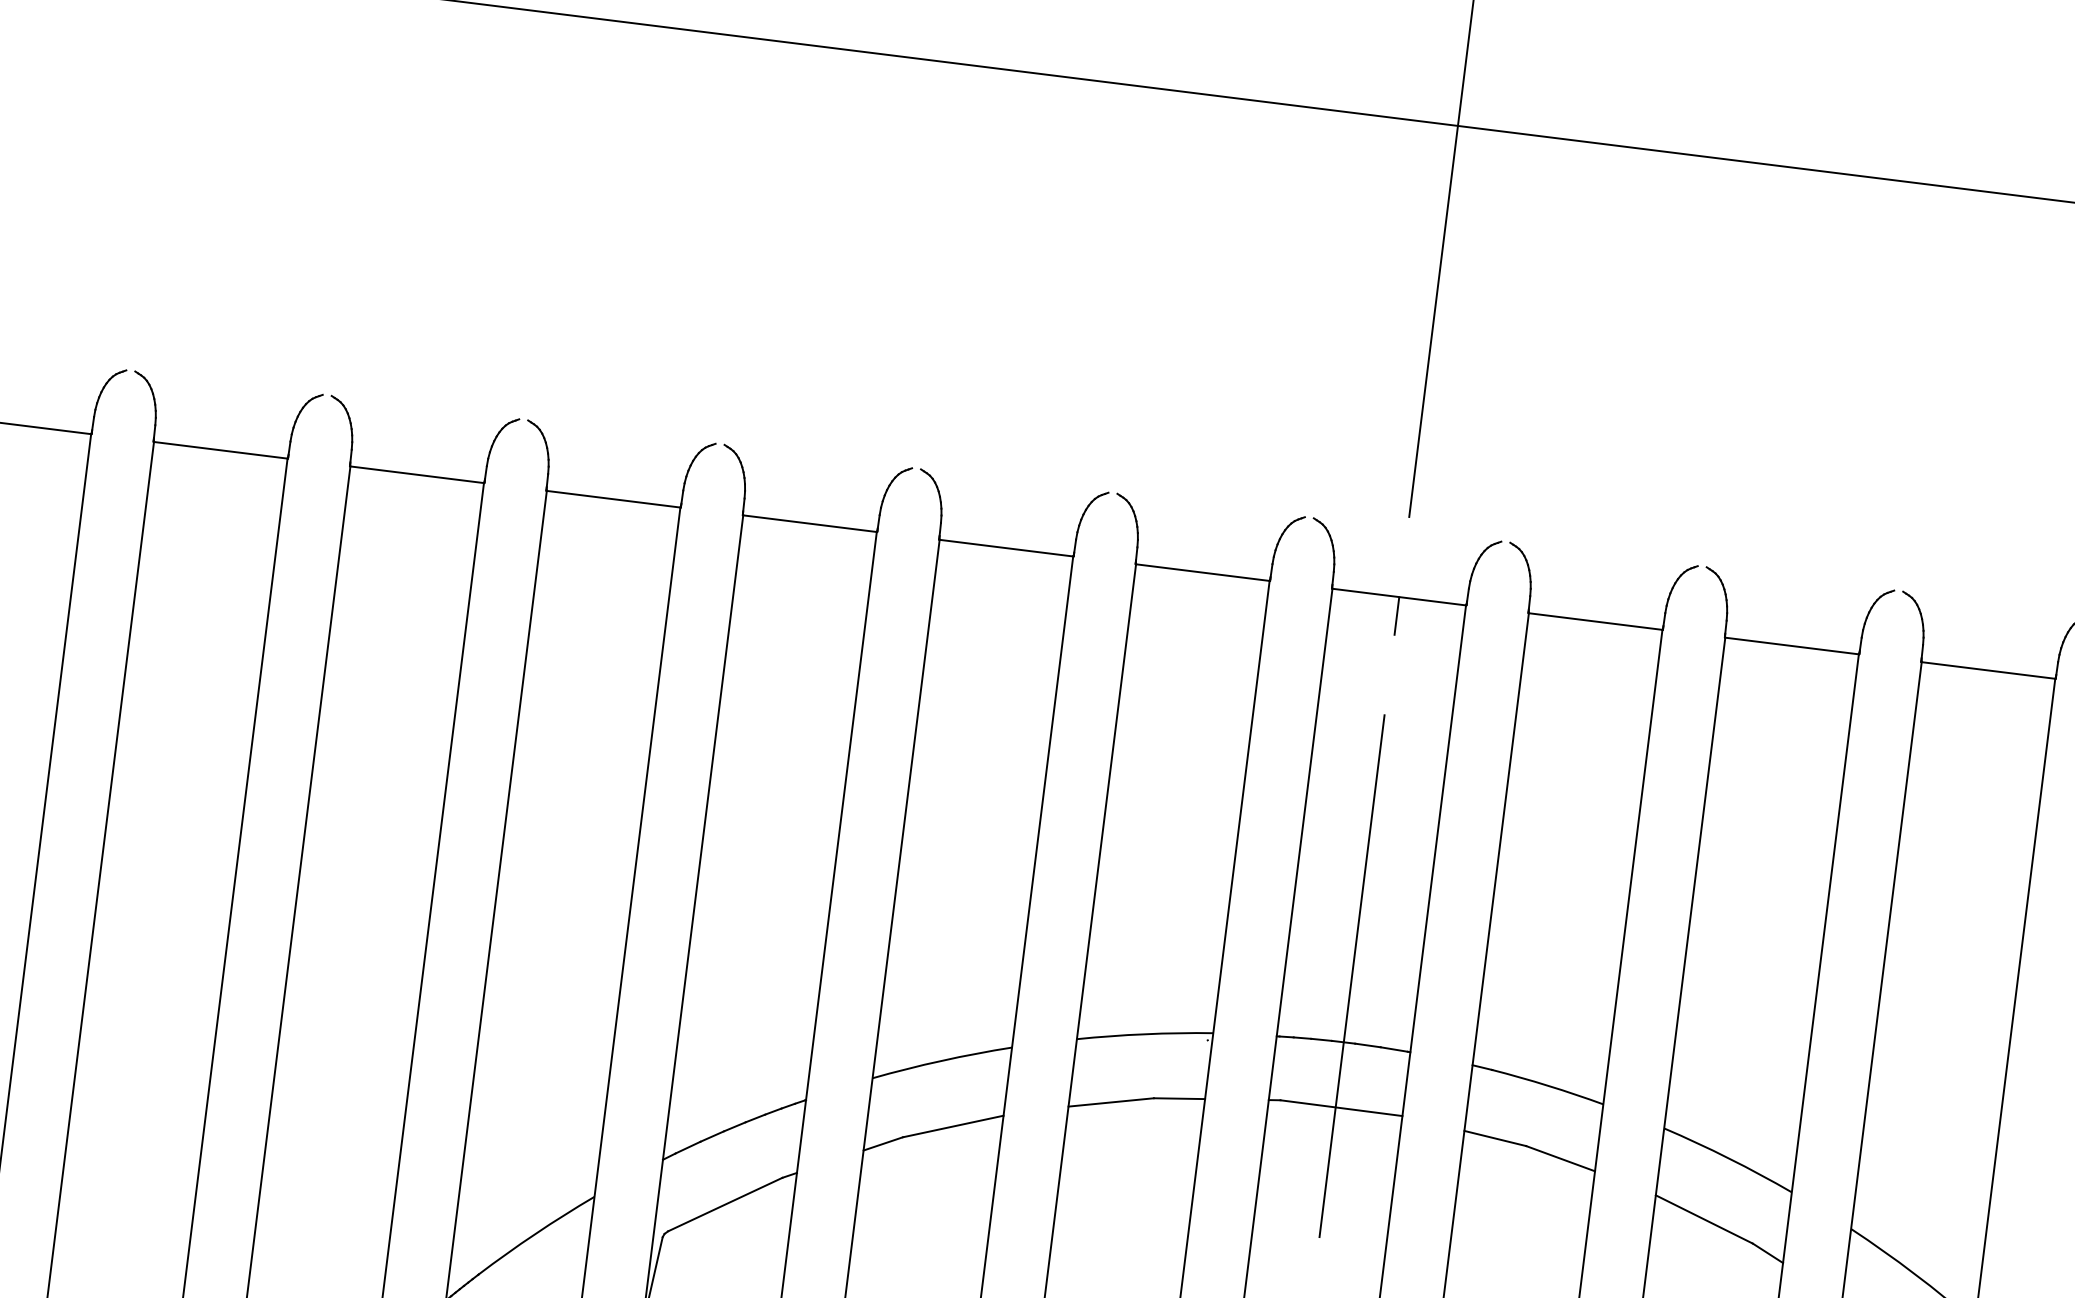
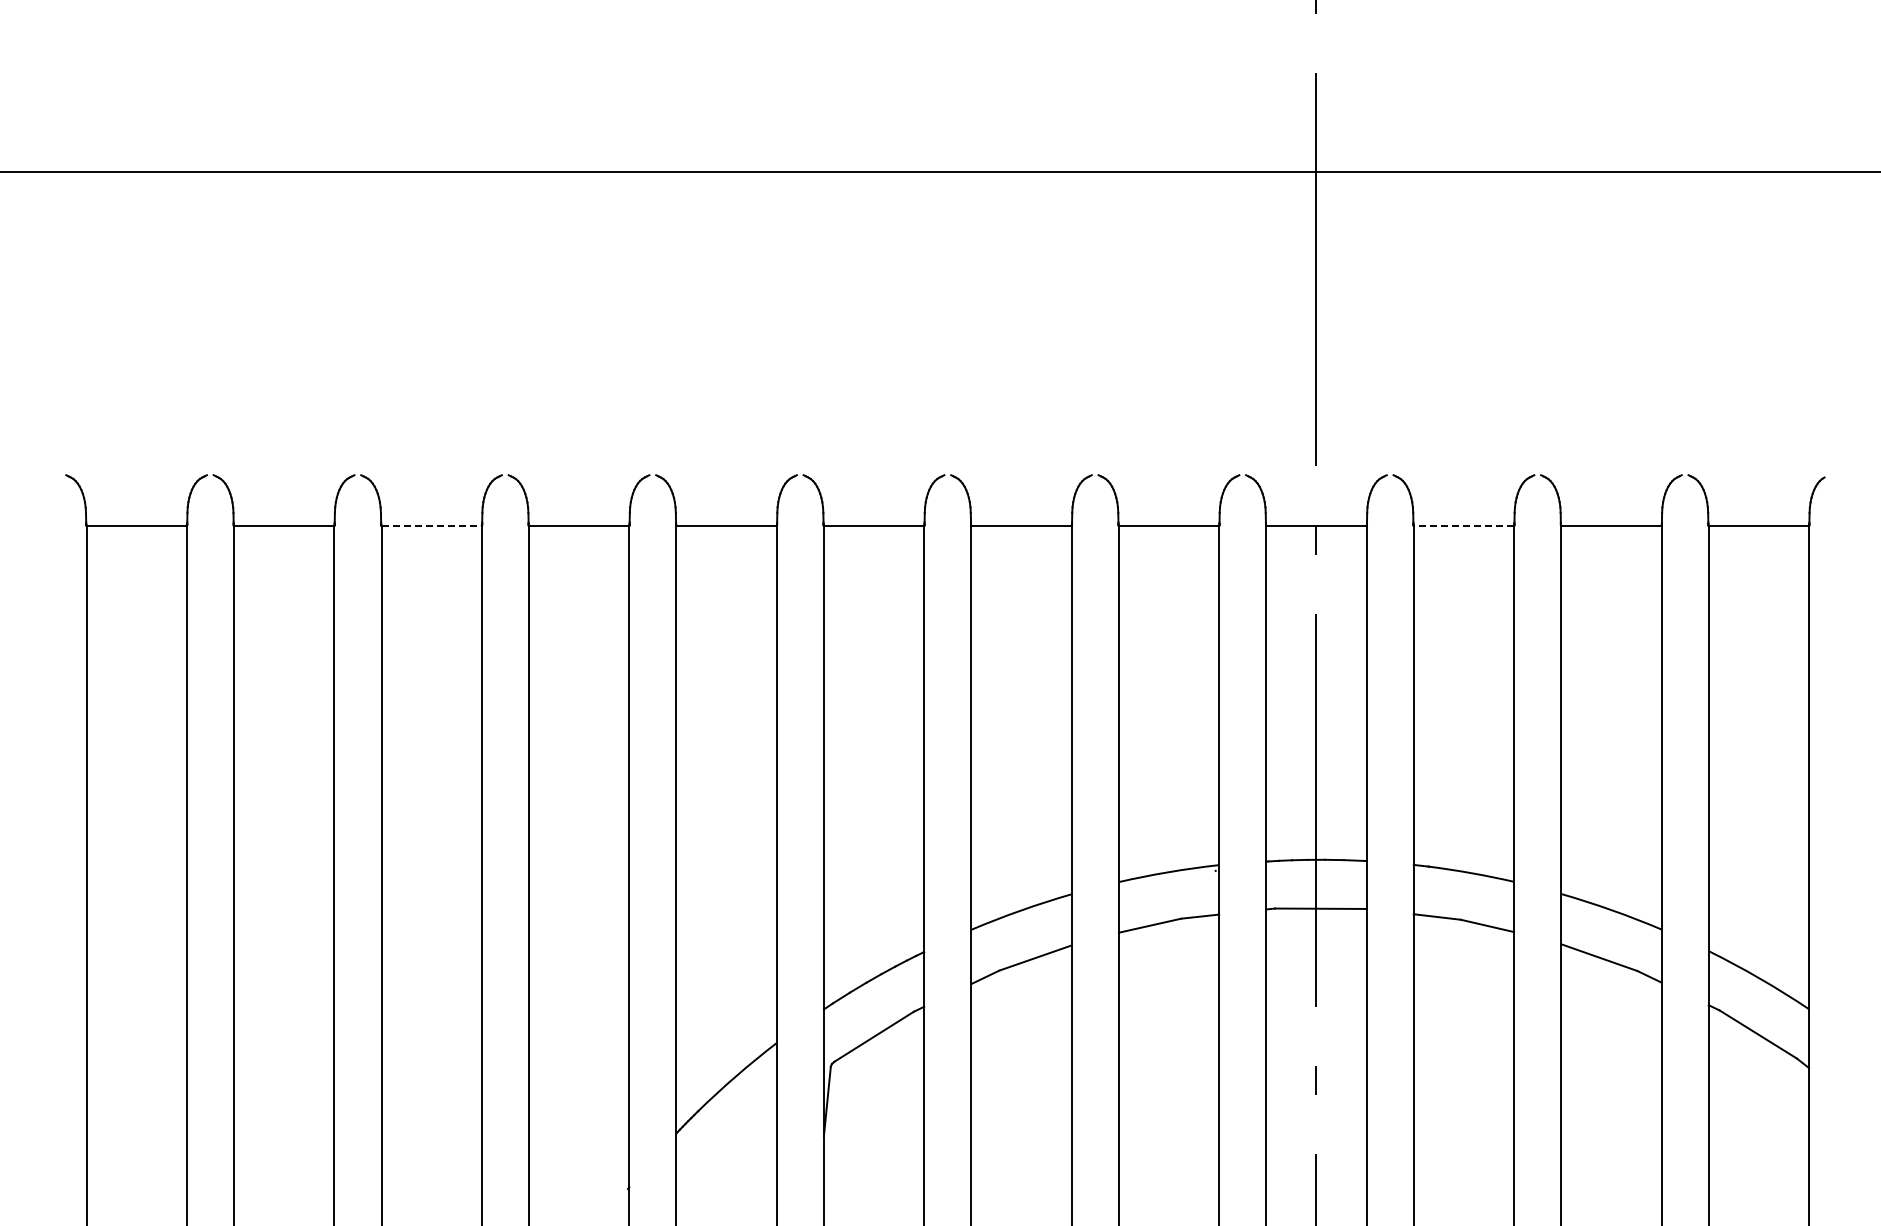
line: (221, 450) -> (432, 525), solid -> dashed
line: (1595, 621) -> (1463, 525), solid -> dashed

